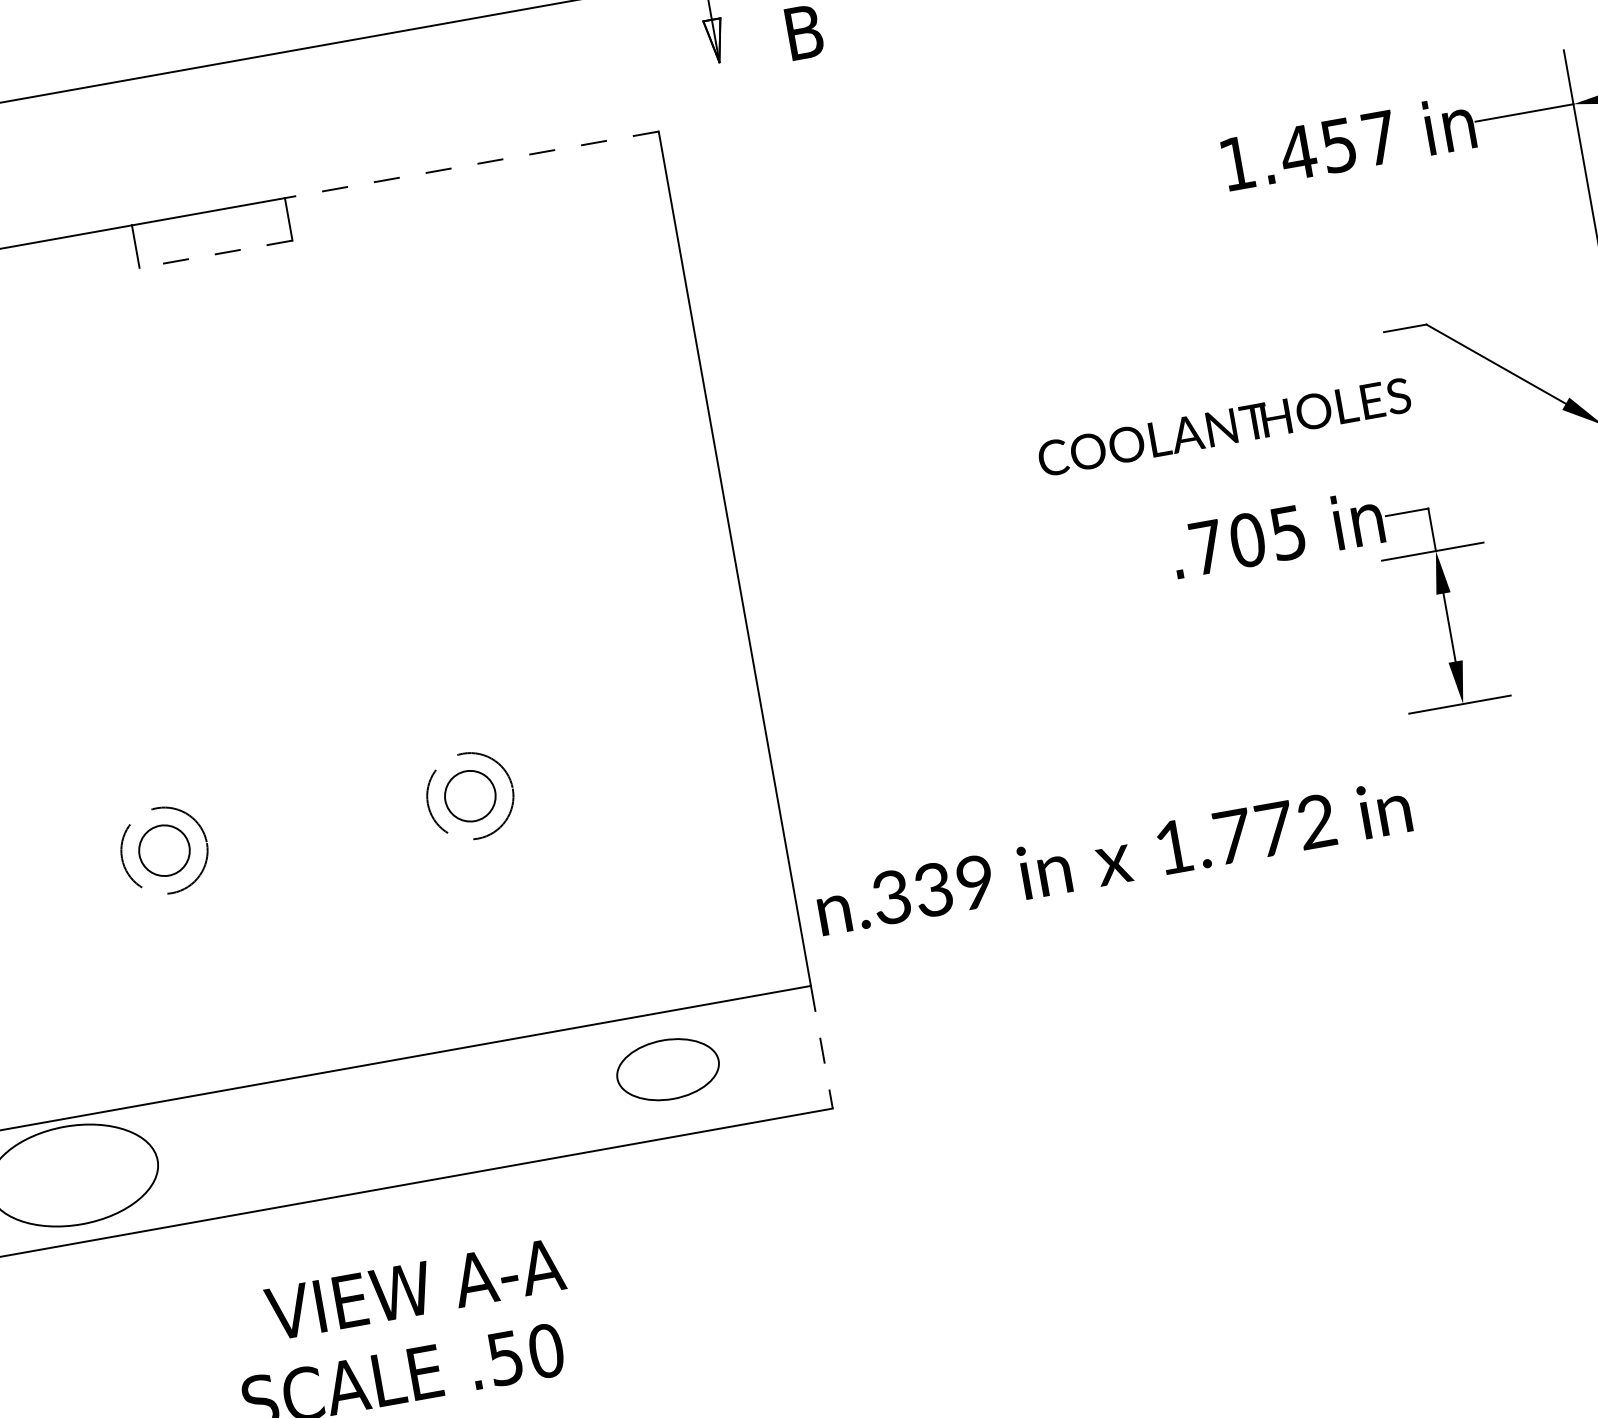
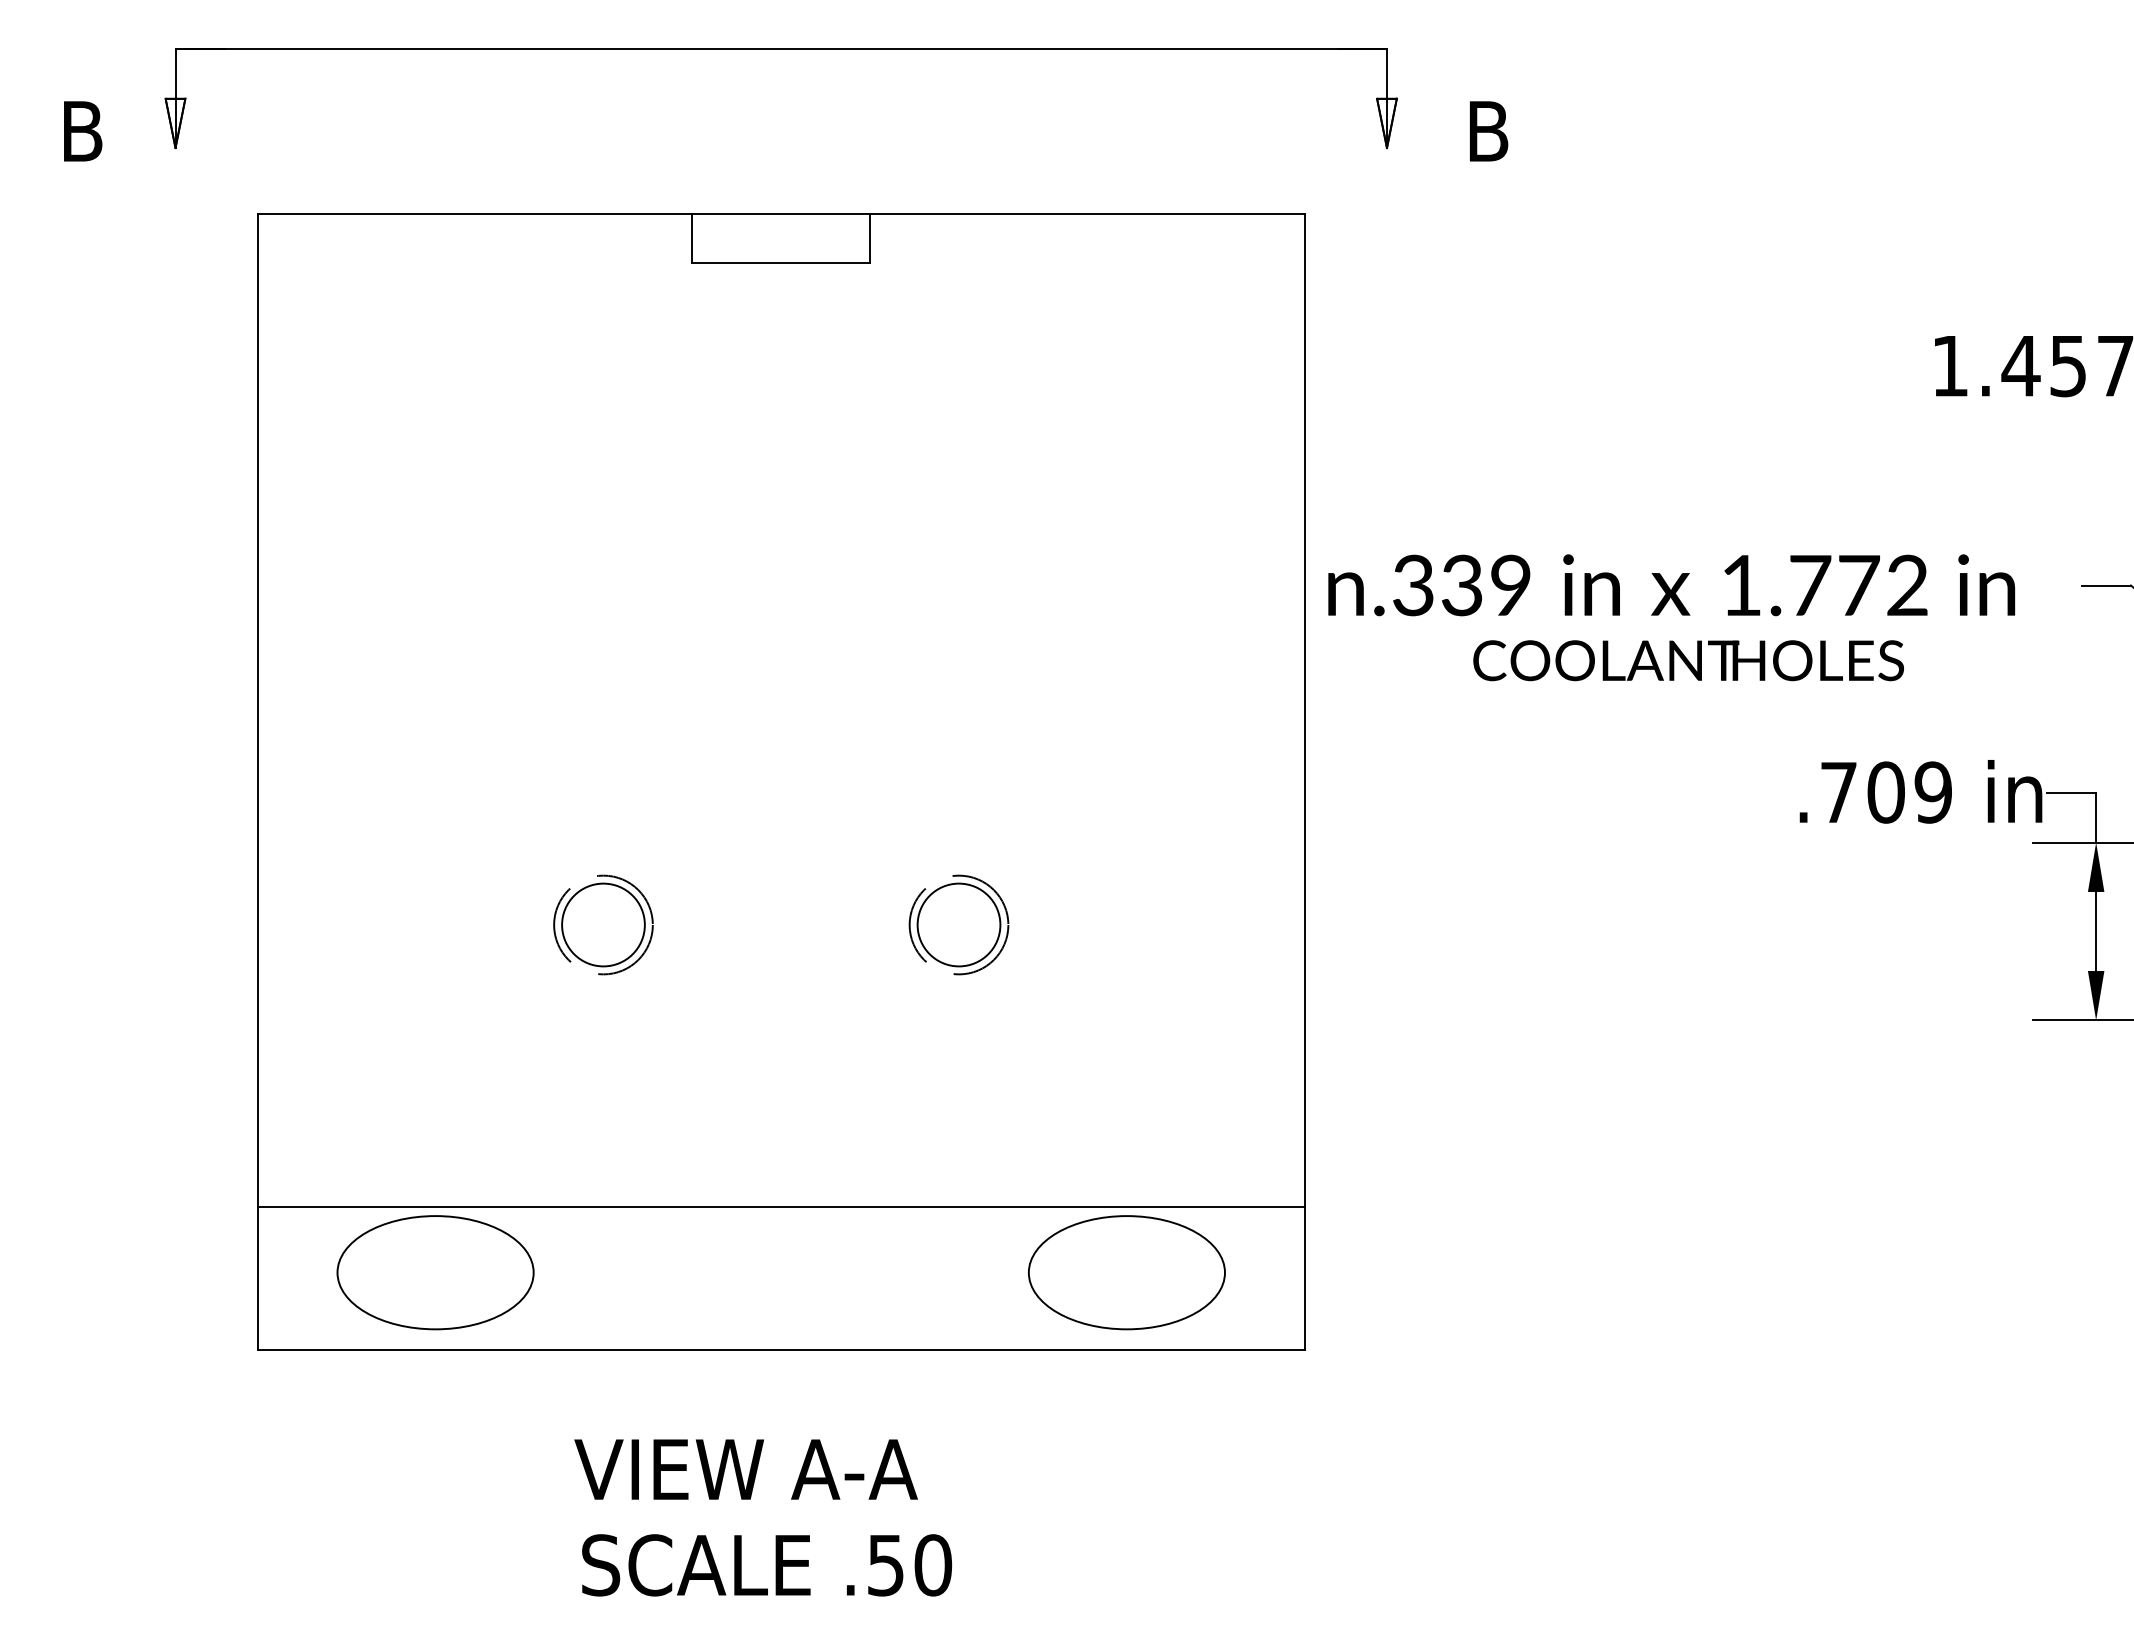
line: (470, 164) -> (1086, 213), dashed -> solid
line: (216, 254) -> (781, 263), dashed -> solid
text: (1224, 427) -> (1688, 660), moved
text: (1287, 533) -> (1932, 792), .705 -> .709
circle: (469, 795) -> (958, 924), size x1.43
circle: (164, 850) -> (603, 924), size x1.43
text: (1113, 857) -> (1671, 585), moved
line: (821, 1047) -> (1304, 1278), dashed -> solid
part: (667, 1069) -> (1126, 1272), size x1.67
text: (414, 1289) -> (745, 1469), moved

